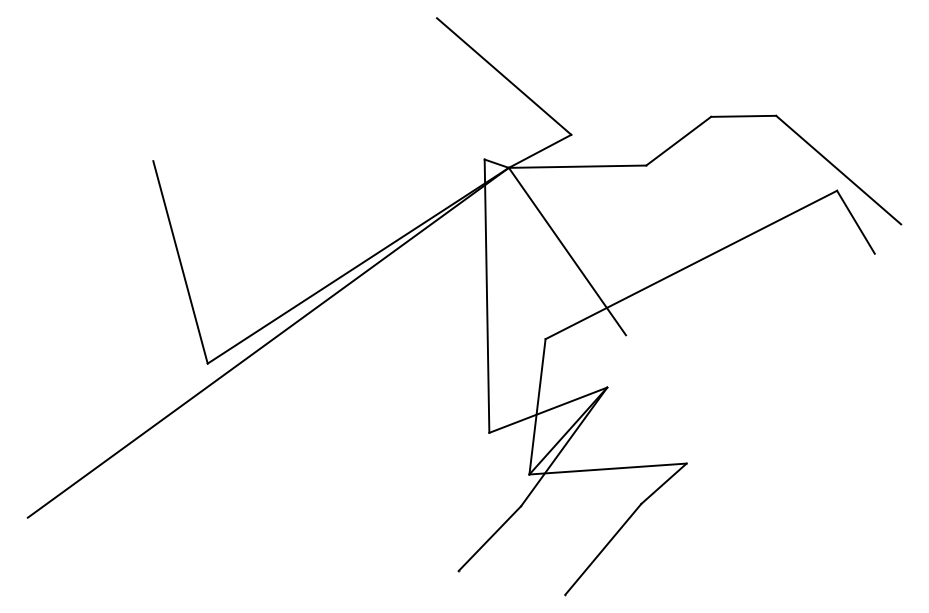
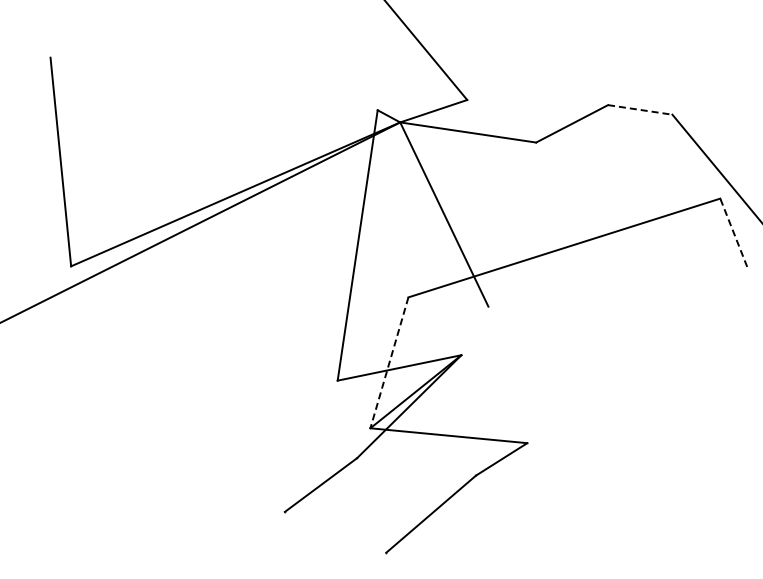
line: (743, 116) -> (640, 110), solid -> dashed
line: (855, 222) -> (733, 232), solid -> dashed
line: (537, 407) -> (389, 363), solid -> dashed

